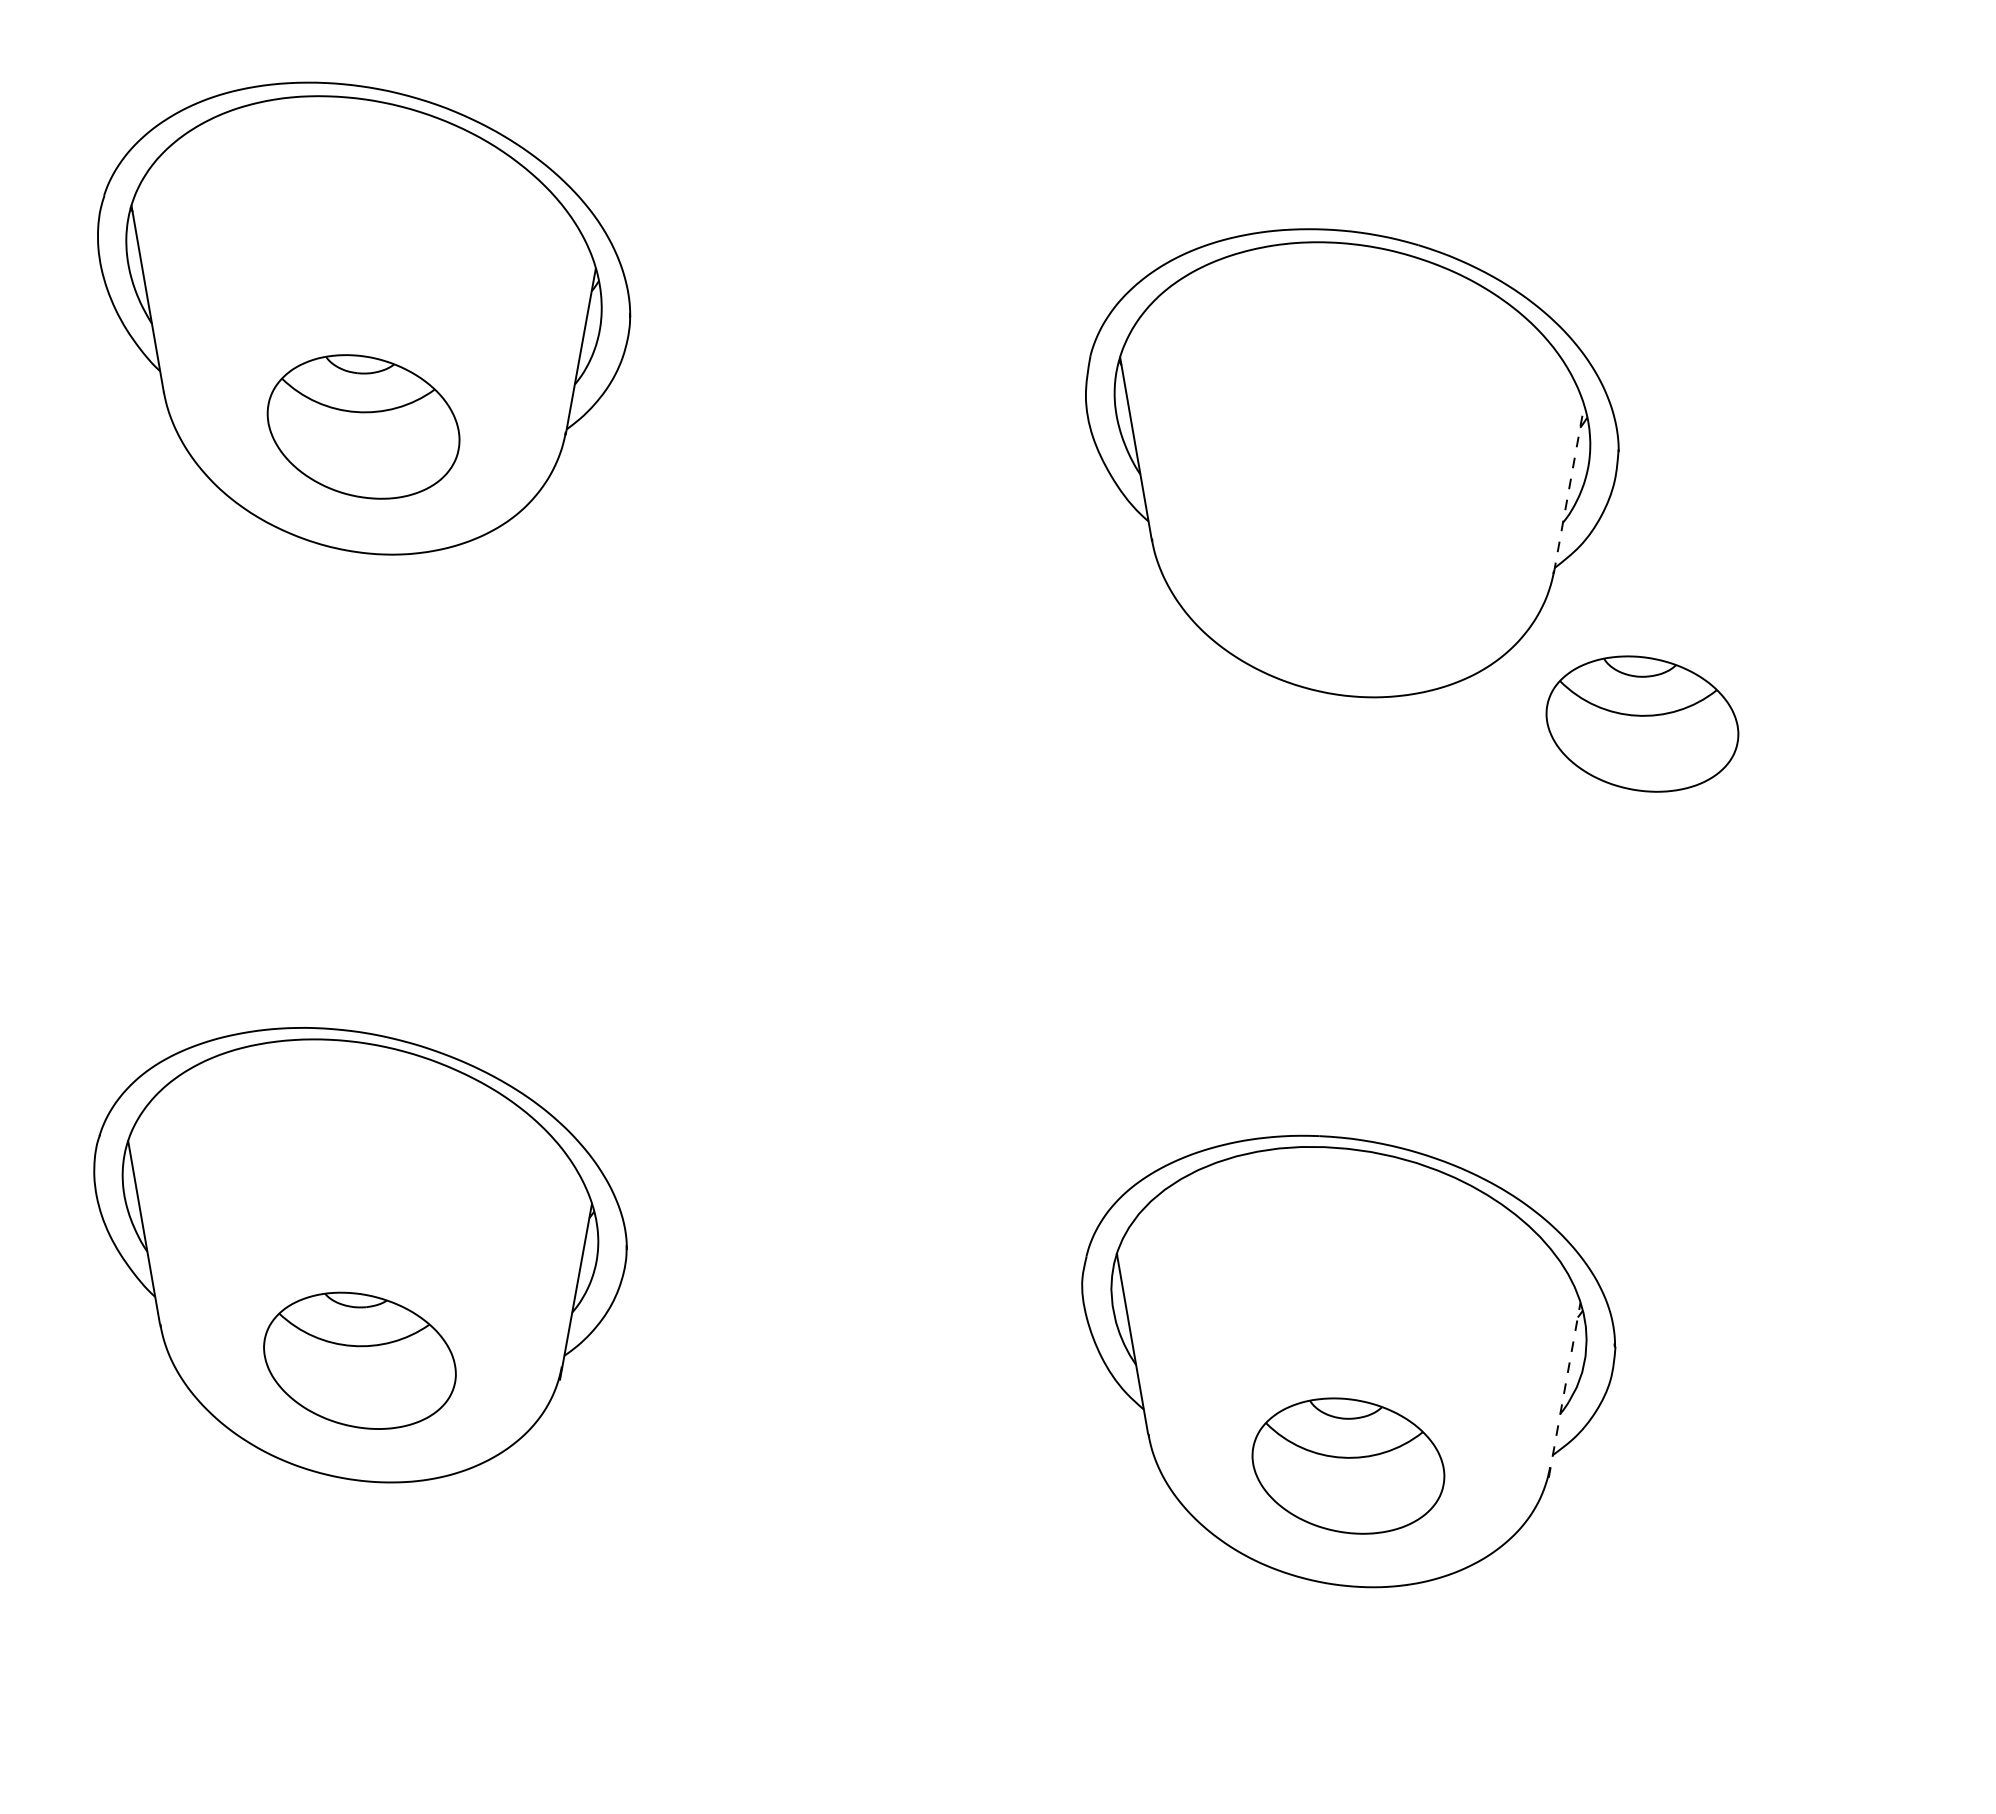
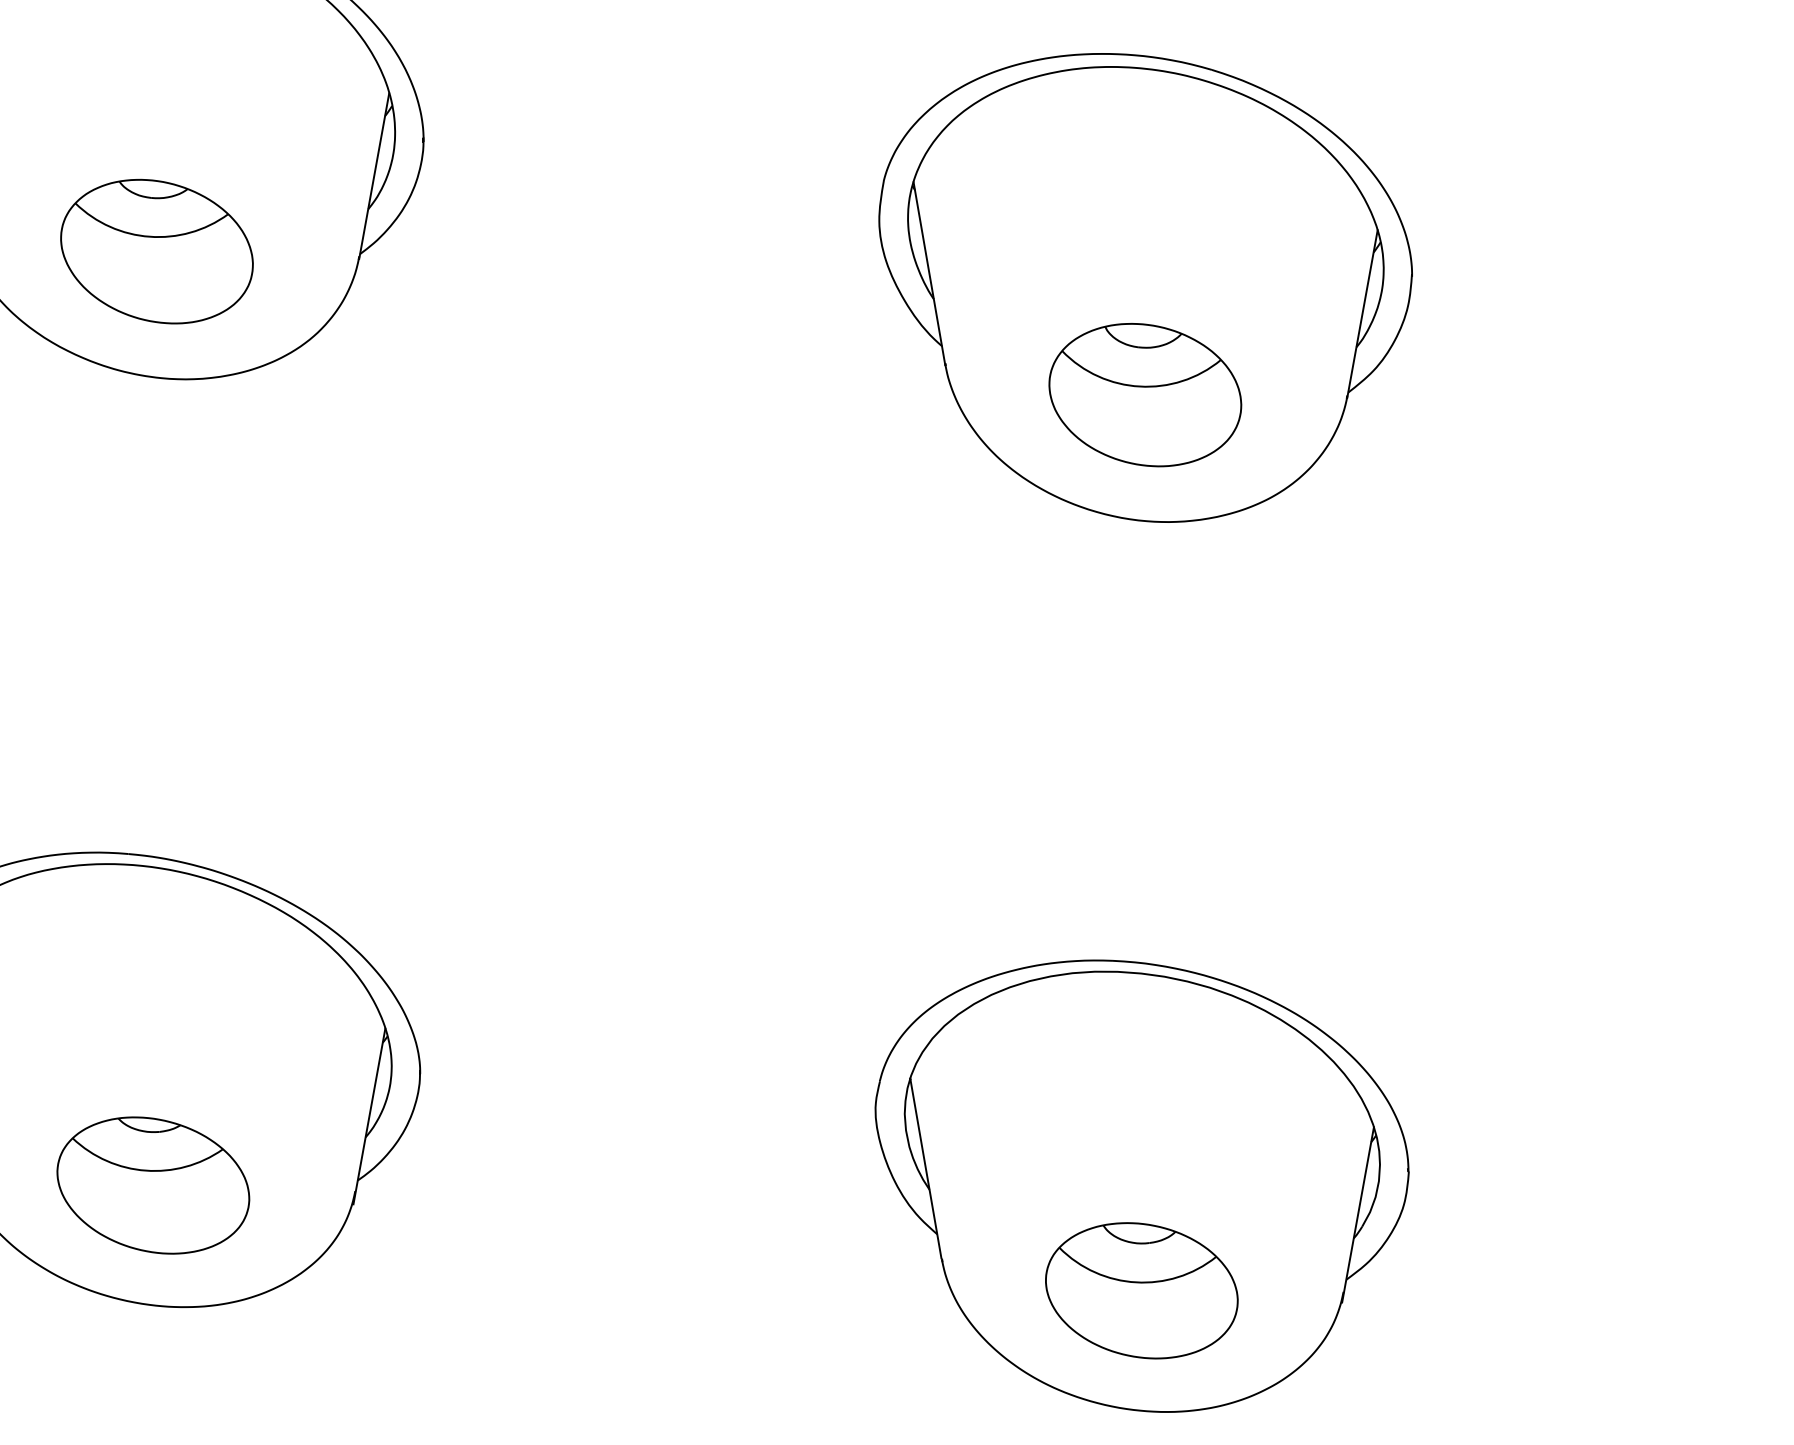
line: (1569, 488) -> (1362, 313), dashed -> solid
part: (1351, 570) -> (1144, 395), added
part: (1642, 723) -> (1435, 548), removed
line: (1564, 1389) -> (1357, 1214), dashed -> solid

